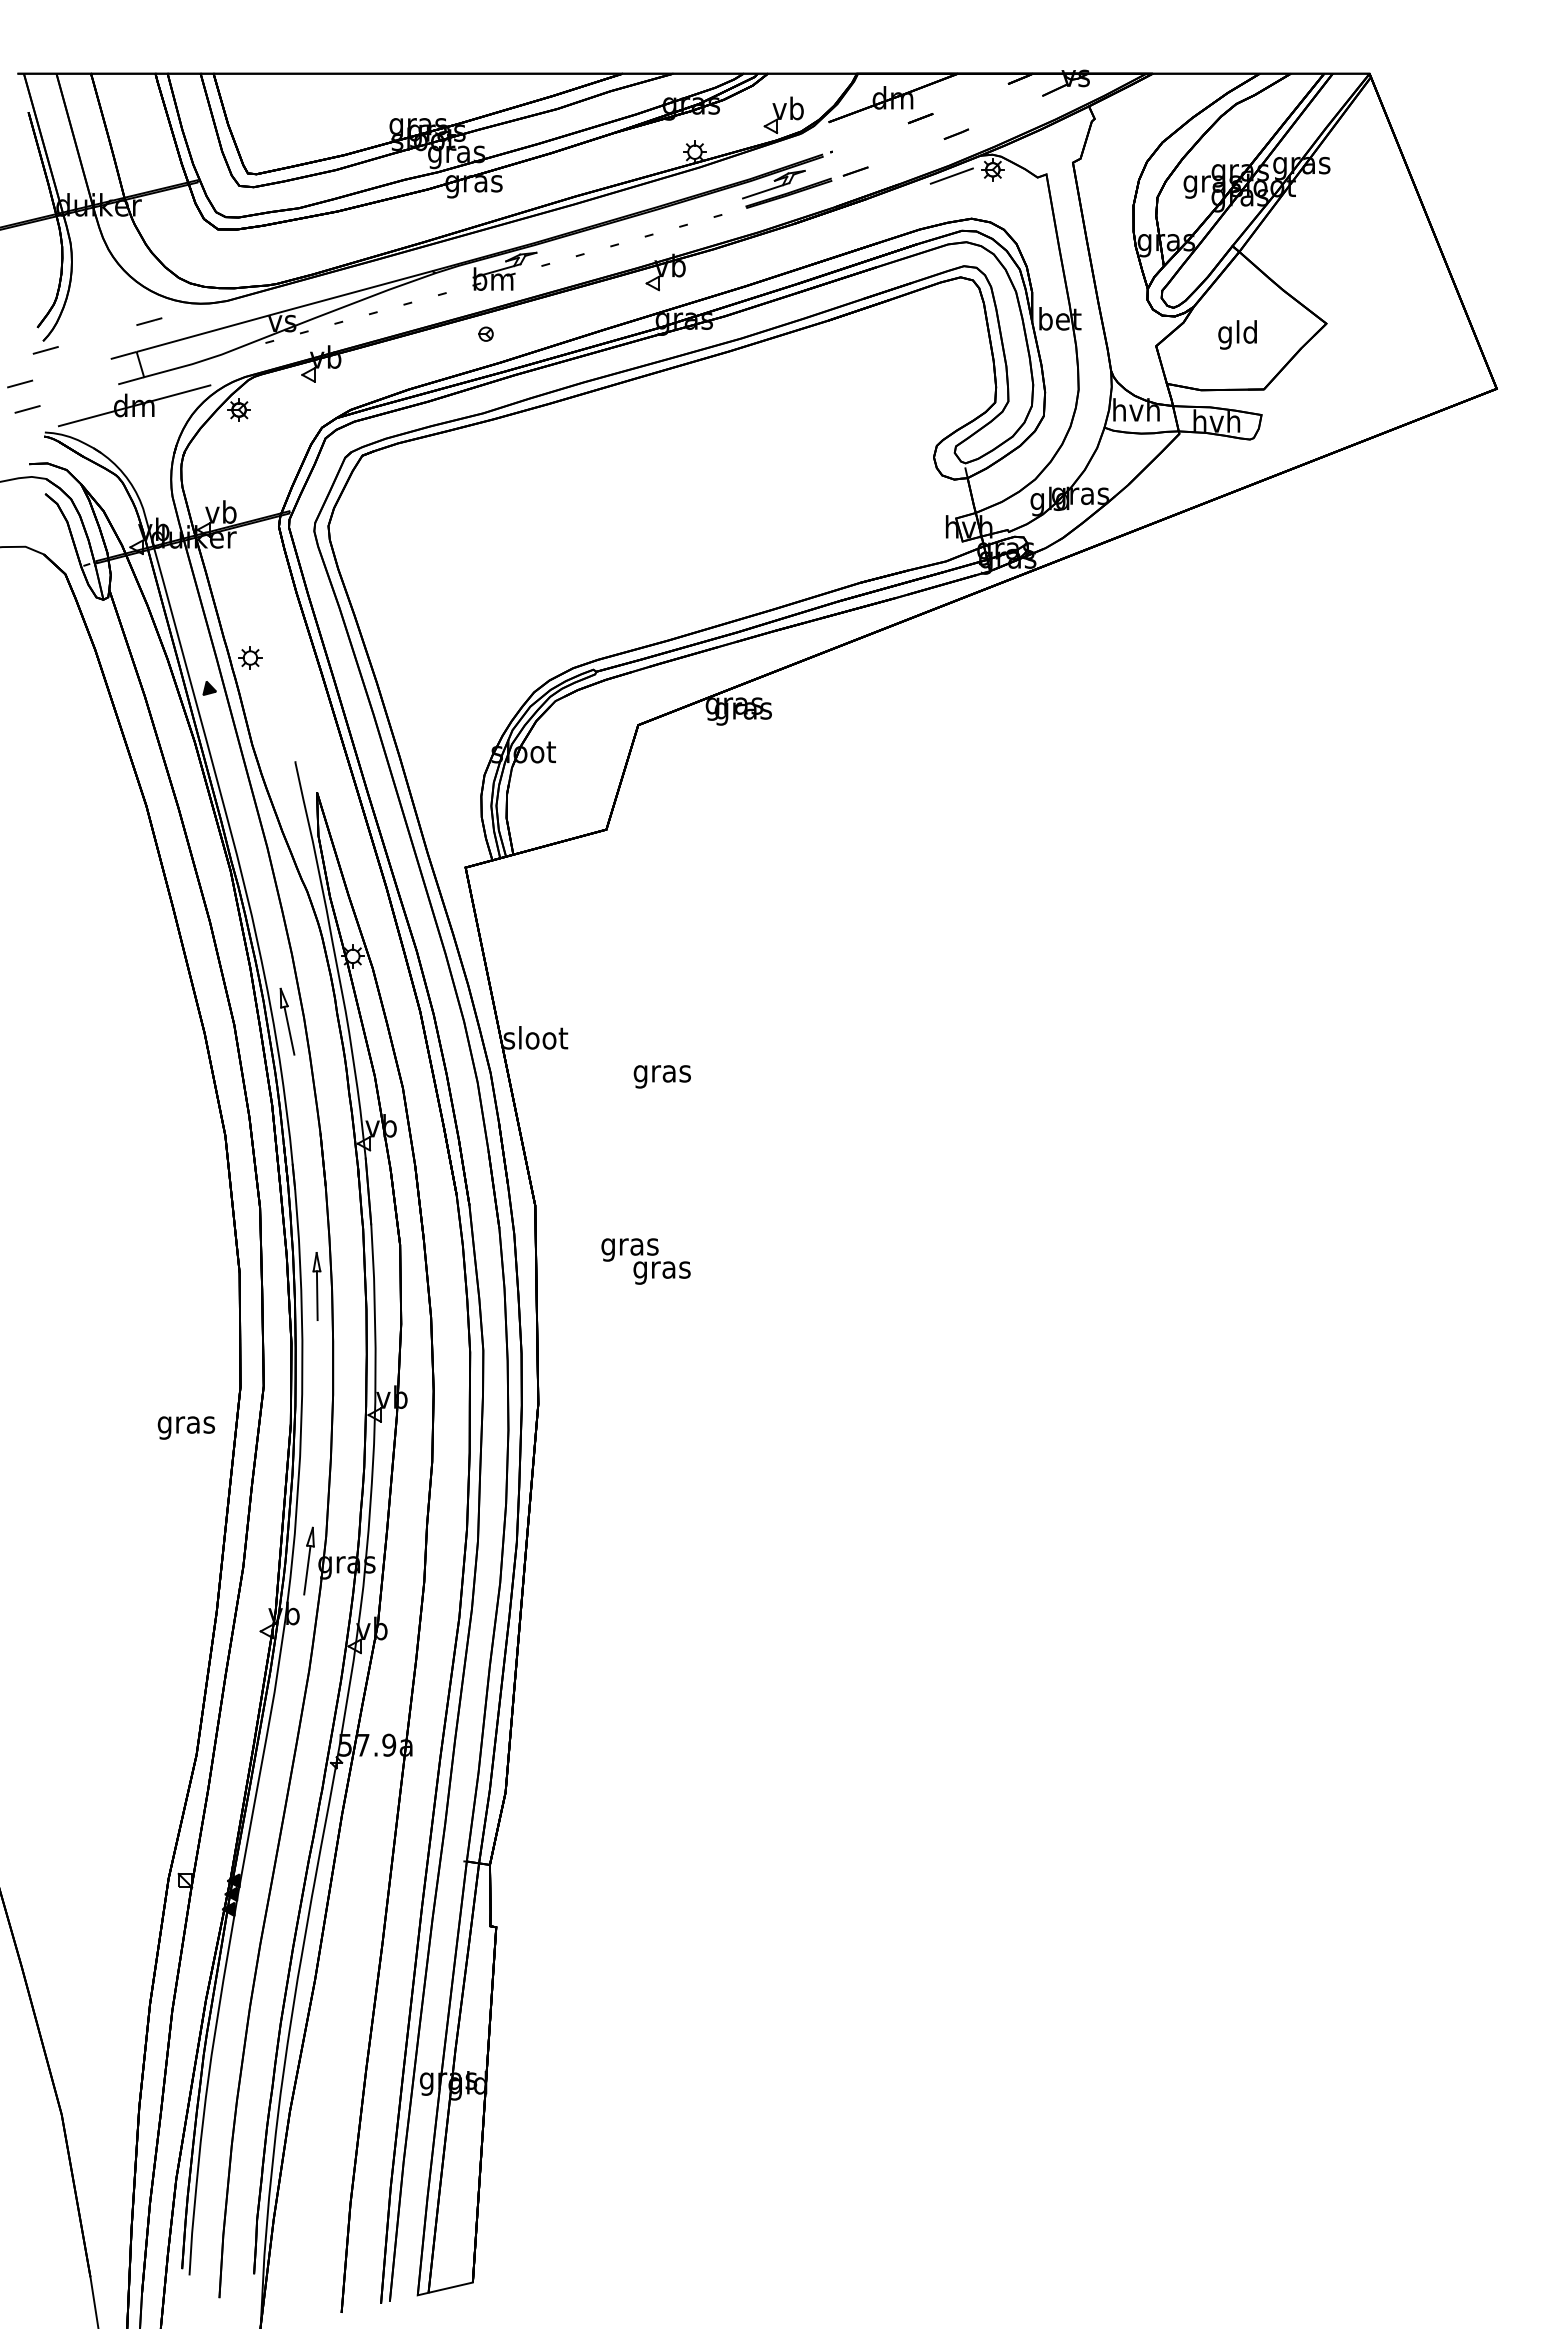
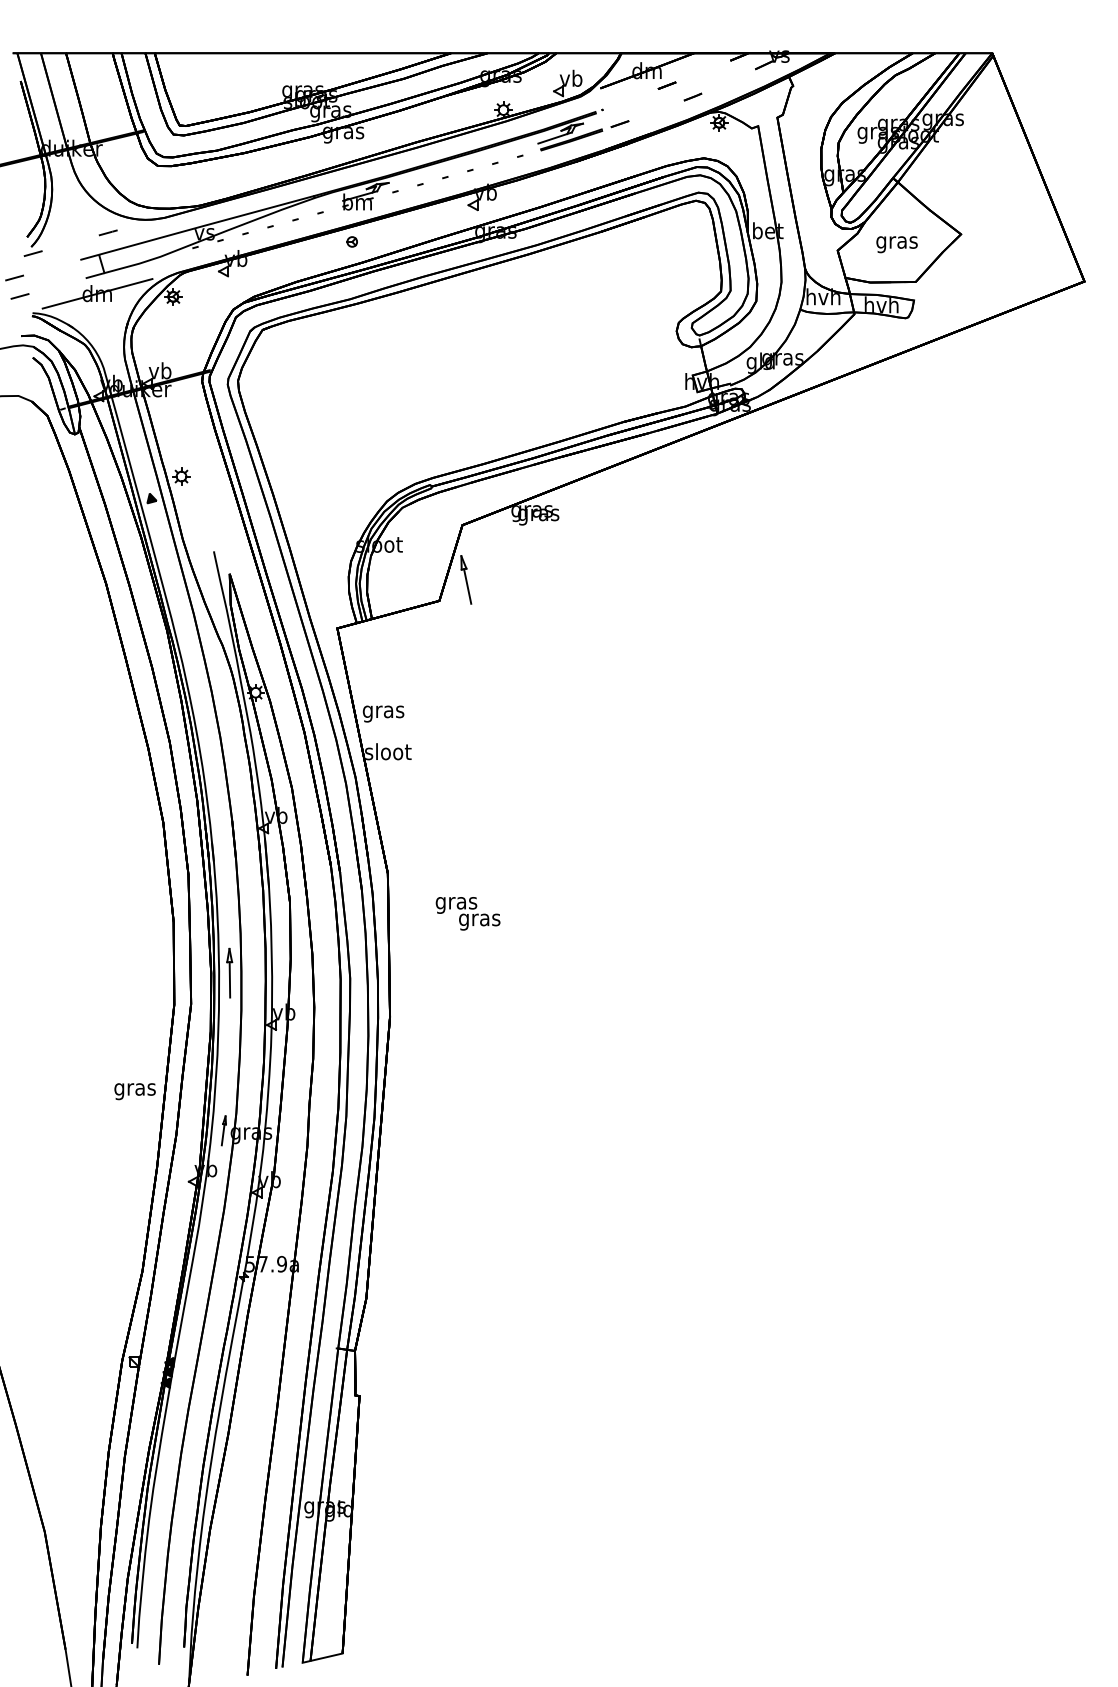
line: (951, 175) -> (689, 126), removed
text: (1237, 334) -> (896, 242), gld -> gras
part: (287, 1021) -> (466, 579), moved
text: (661, 1076) -> (382, 713), moved
part: (316, 1286) -> (229, 973), moved
text: (185, 1427) -> (134, 1091), moved
part: (308, 1560) -> (223, 1130), size x0.6

